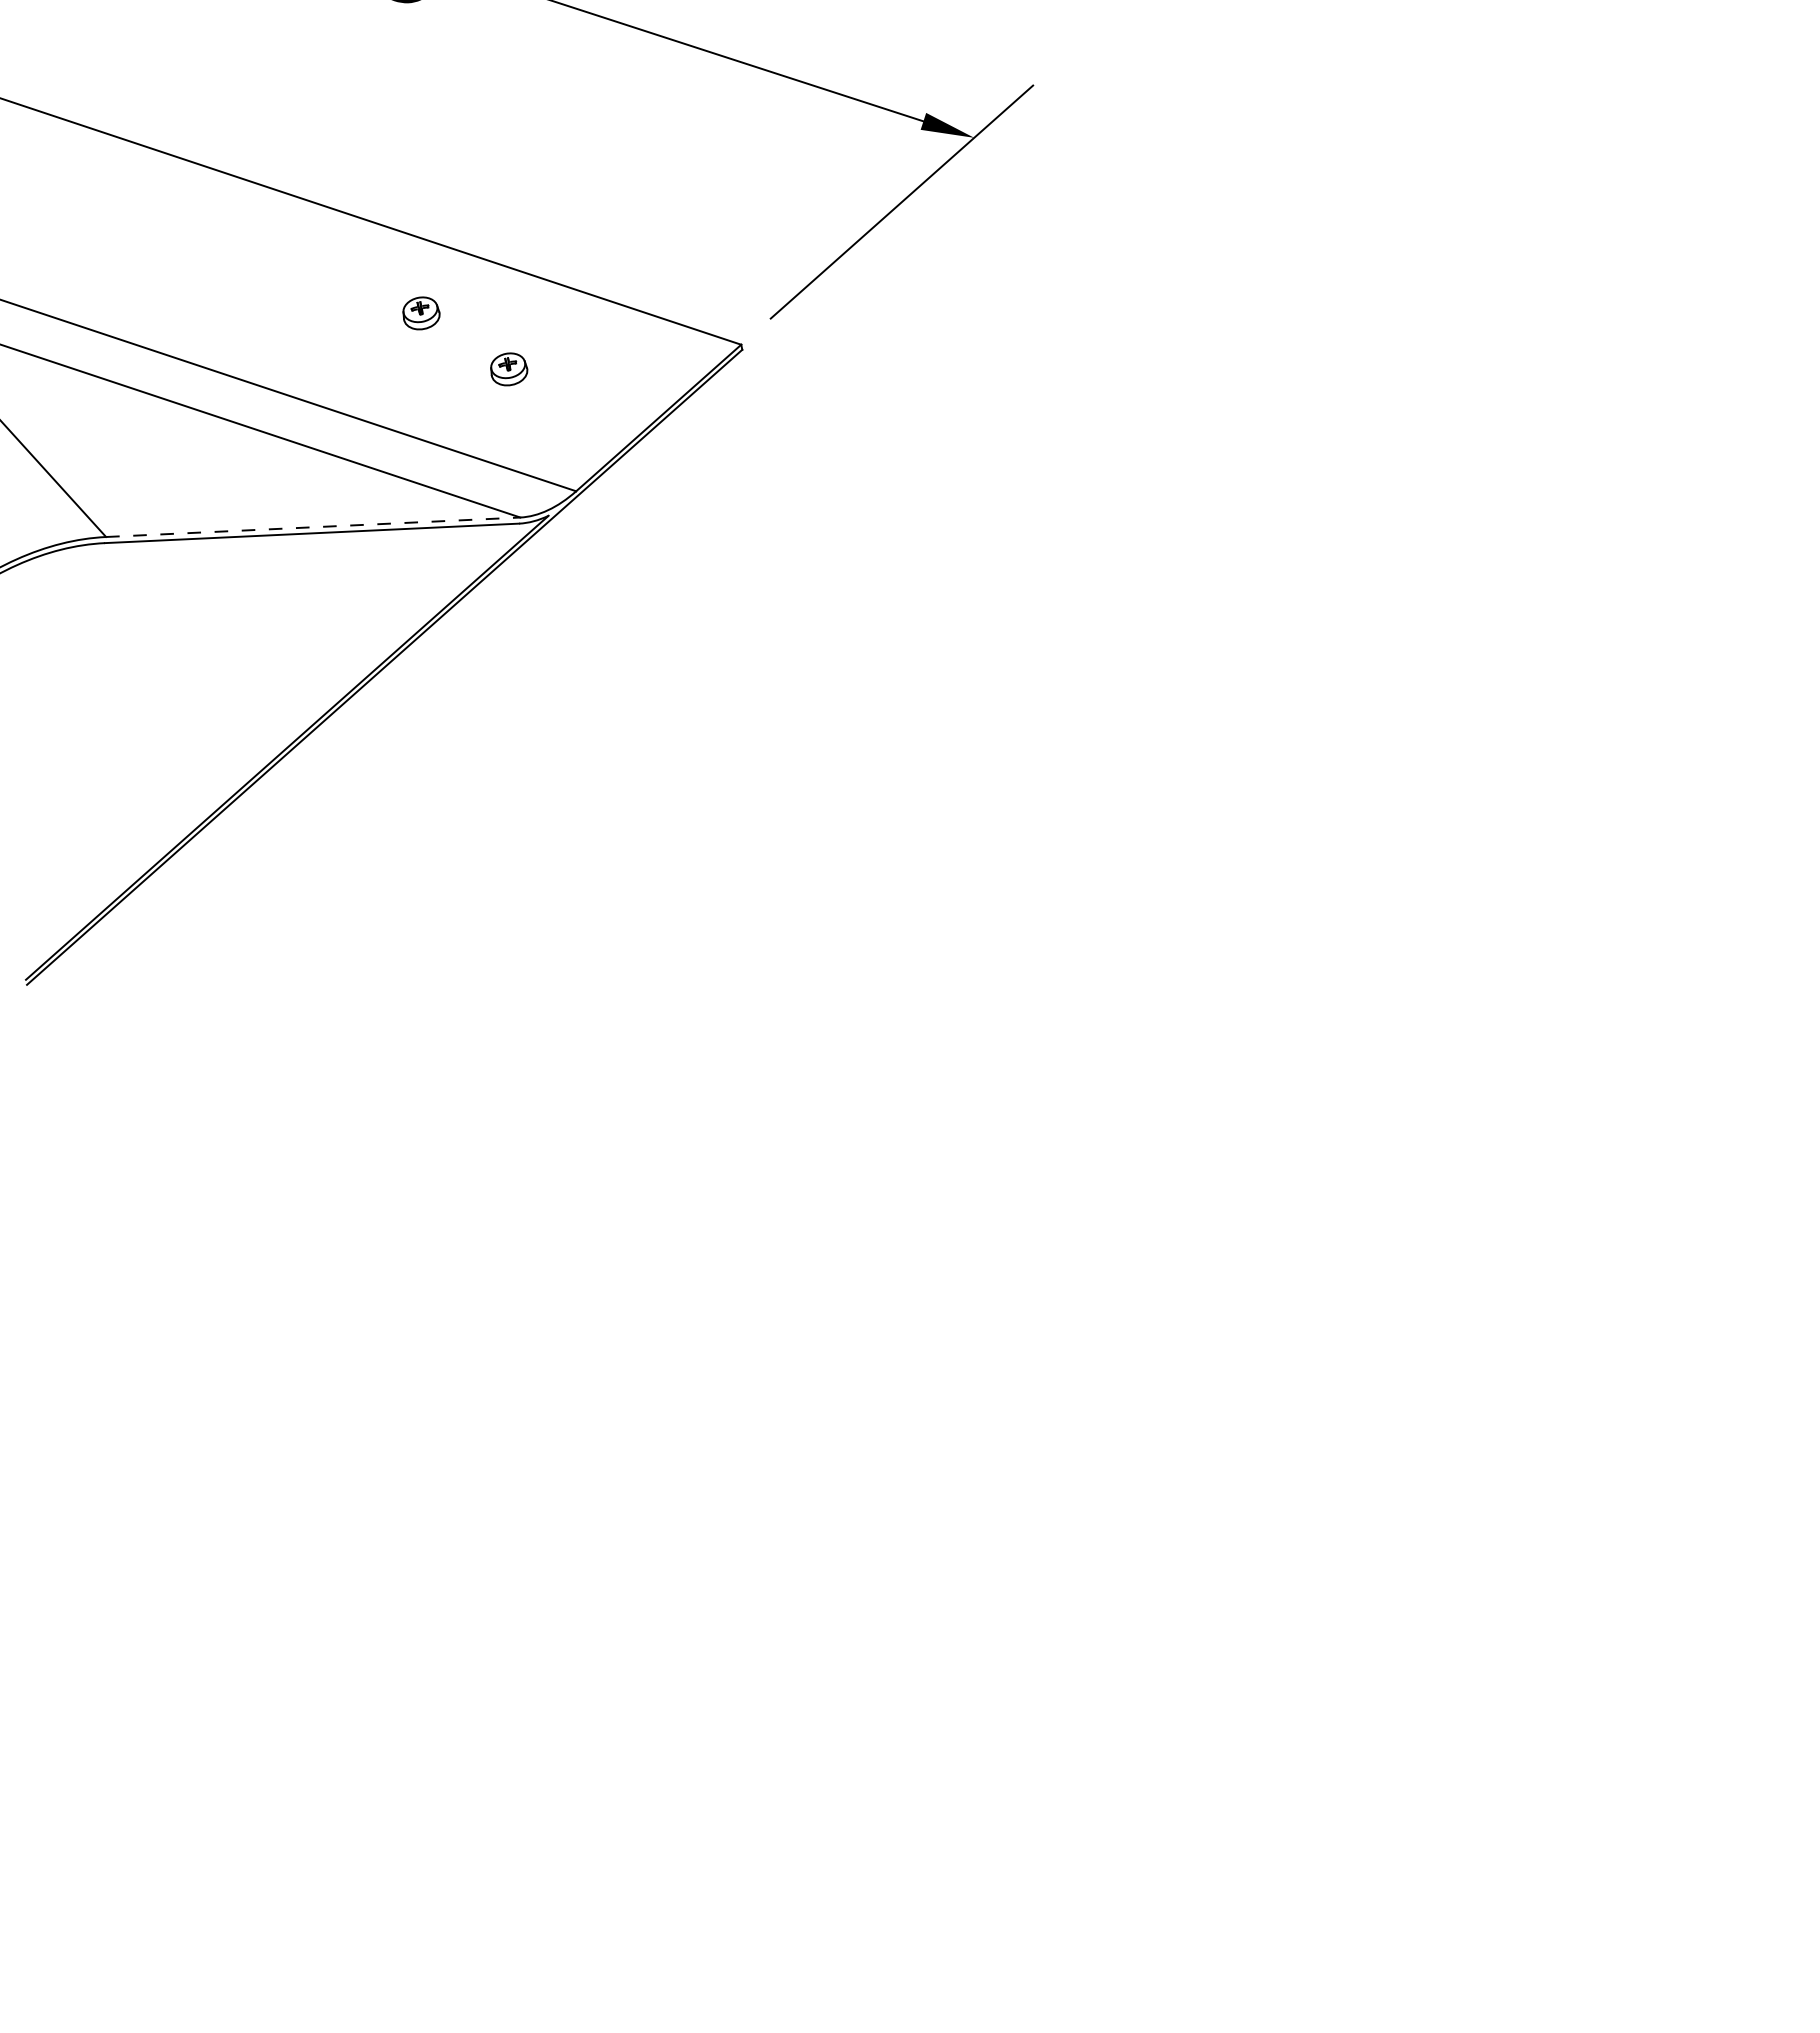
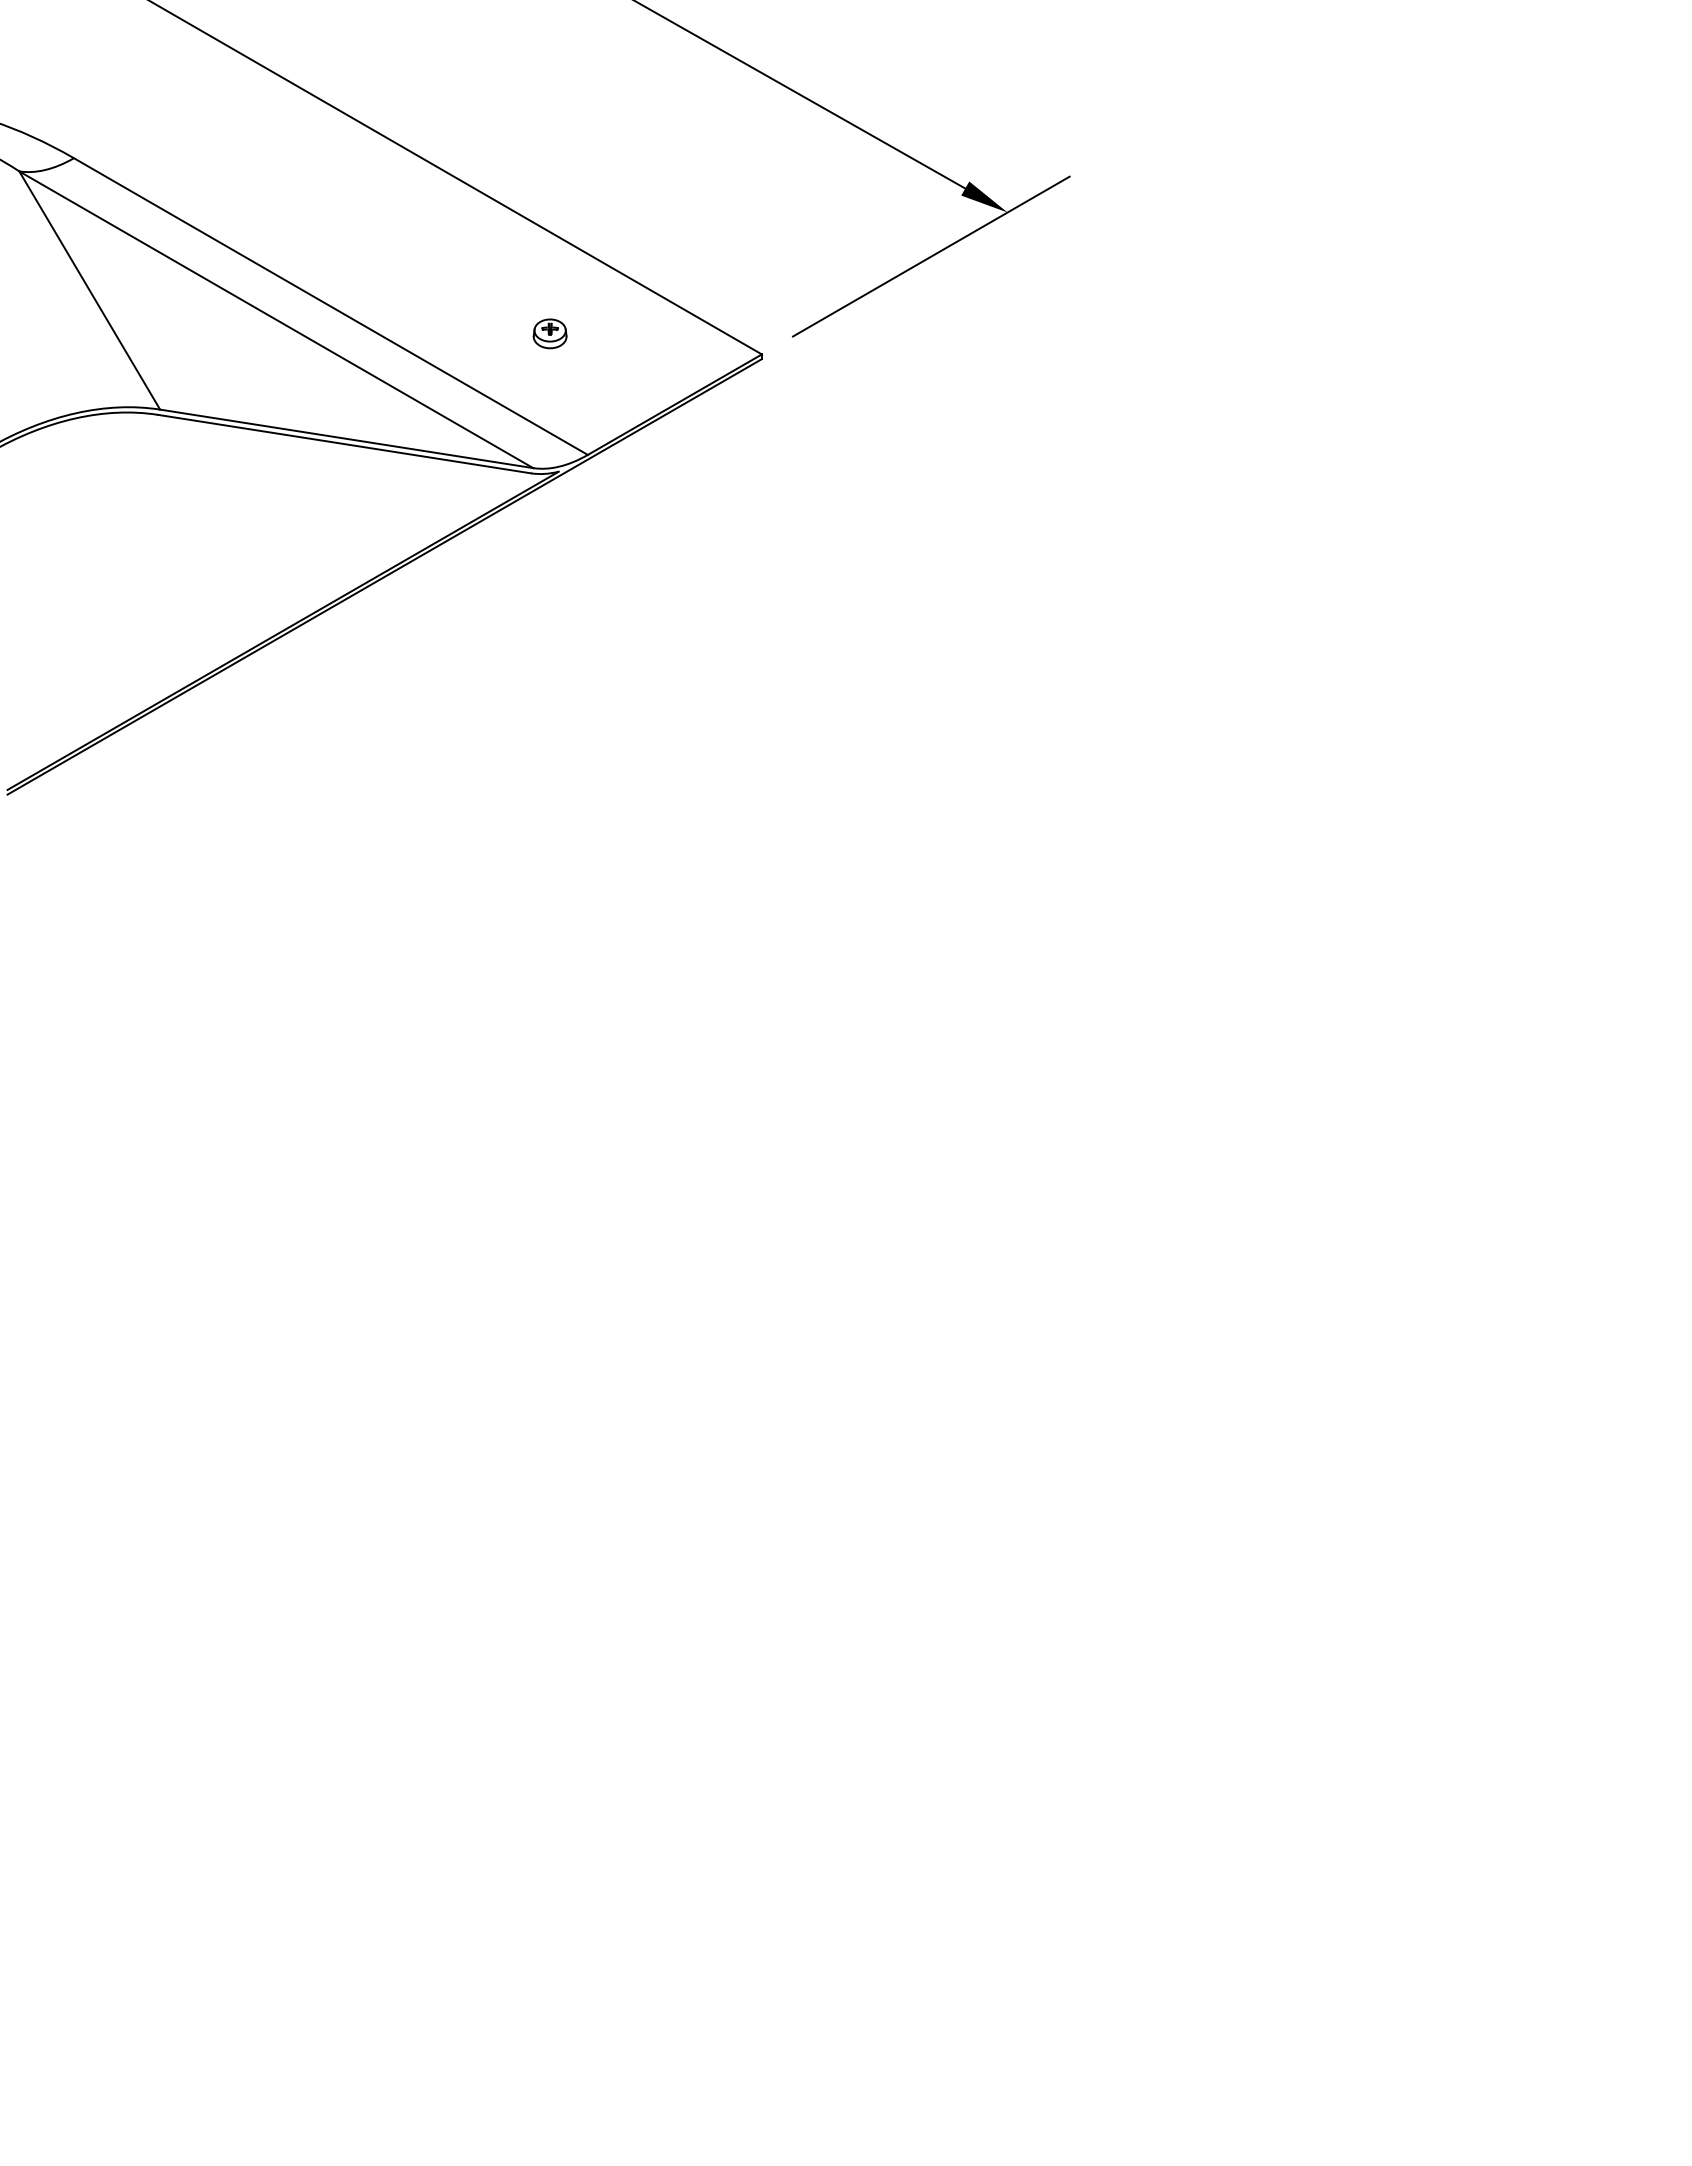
part: (420, 313) -> (481, 267), removed
line: (312, 526) -> (346, 438), dashed -> solid

